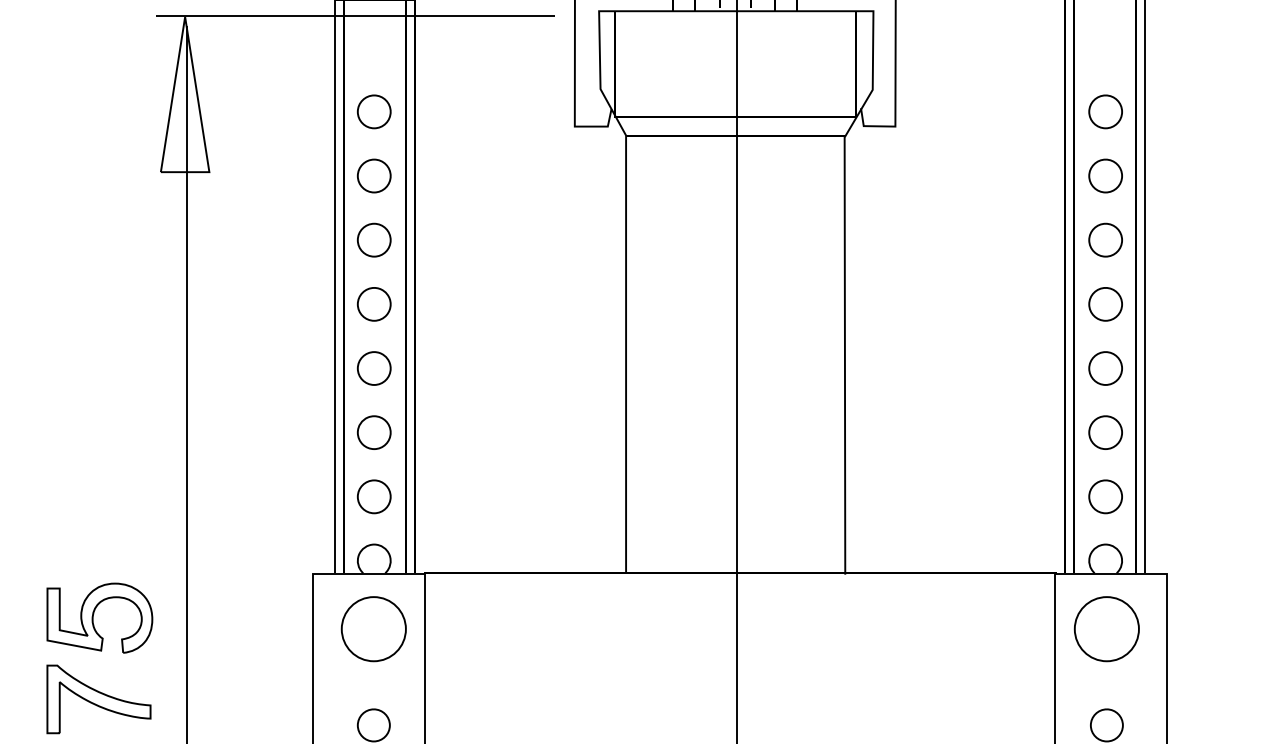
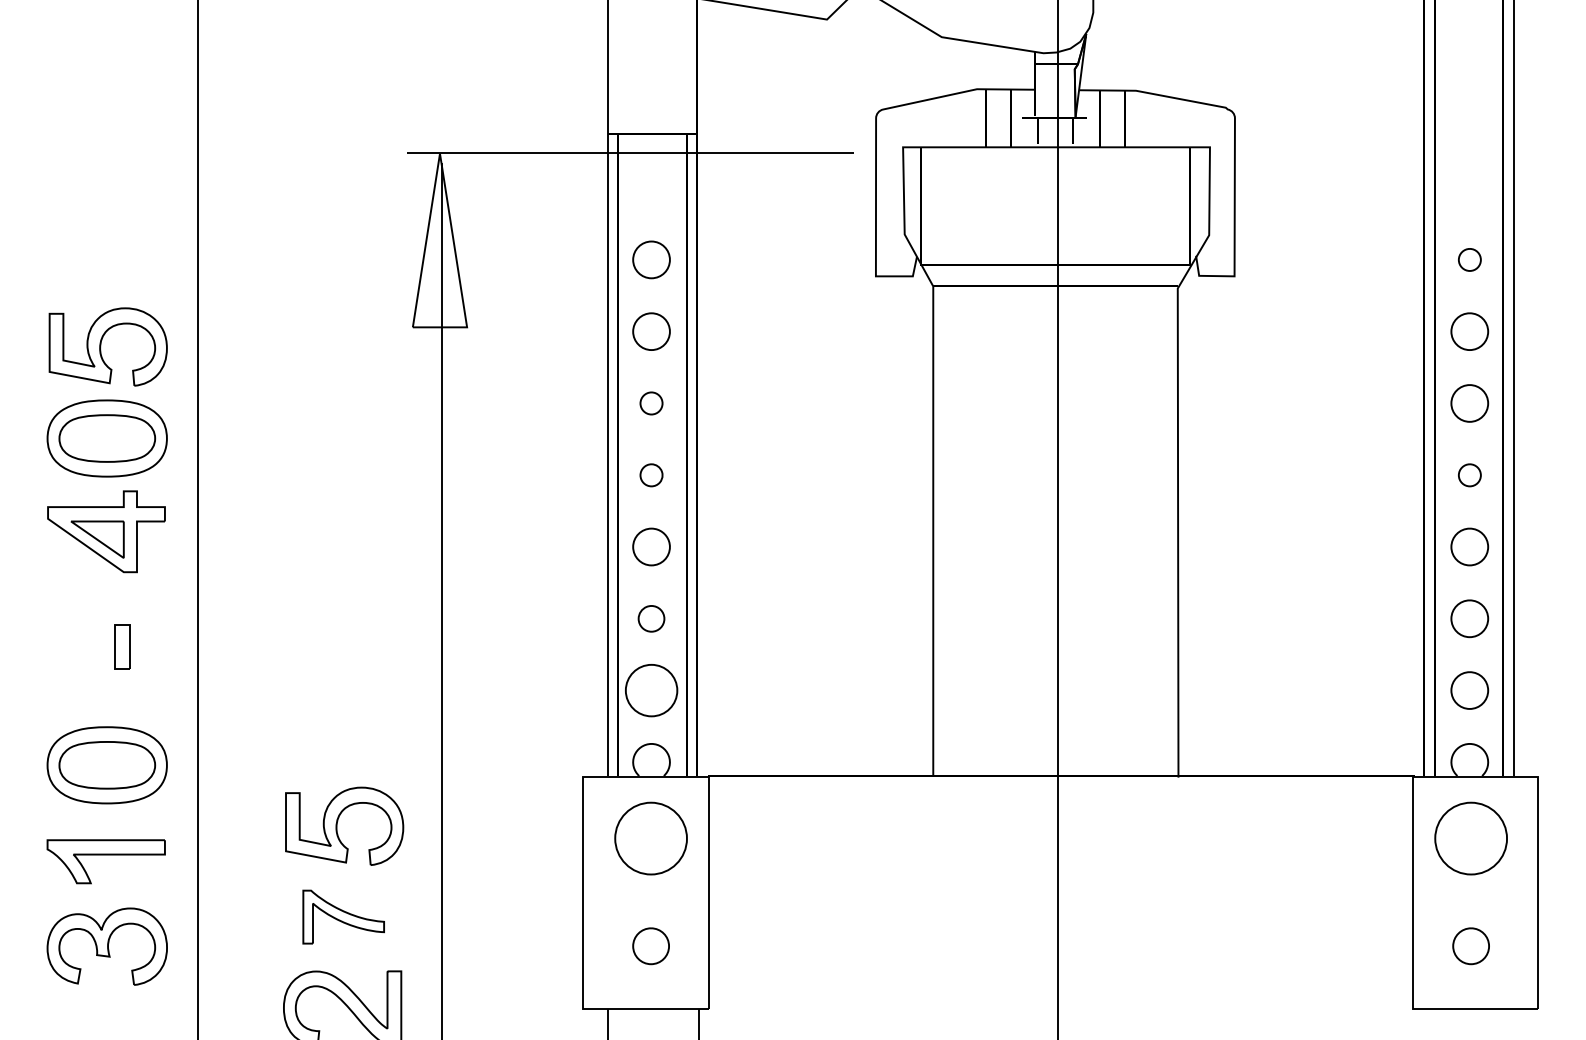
part: (1105, 111) -> (1469, 259), size x0.6
part: (374, 240) -> (651, 403), size x0.6
part: (374, 304) -> (651, 475), size x0.6
part: (1105, 304) -> (1469, 475), size x0.6
part: (374, 432) -> (651, 618), size x0.7
part: (374, 496) -> (651, 690), size x1.4
part: (98, 698) -> (343, 916), size x0.7

